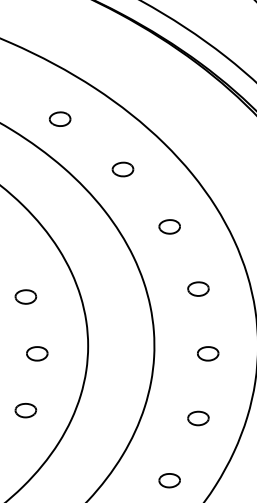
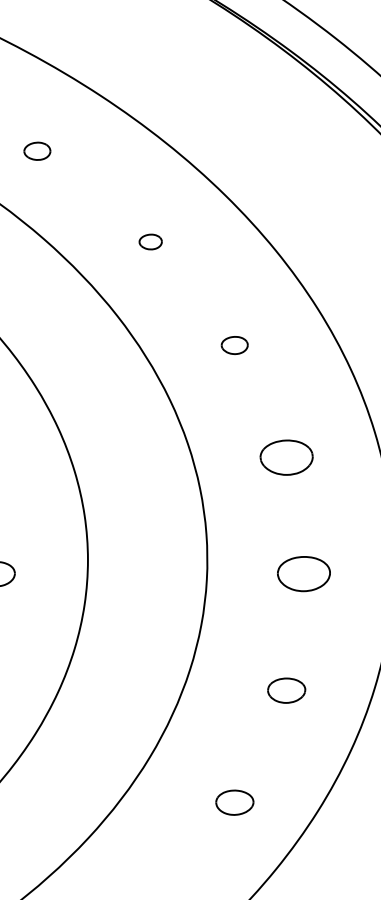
part: (59, 118) -> (36, 150), size x0.7
part: (122, 169) -> (149, 242), size x0.6
part: (169, 226) -> (234, 344), size x0.7
part: (198, 288) -> (286, 456), size x1.4
part: (208, 353) -> (304, 573), size x1.4

